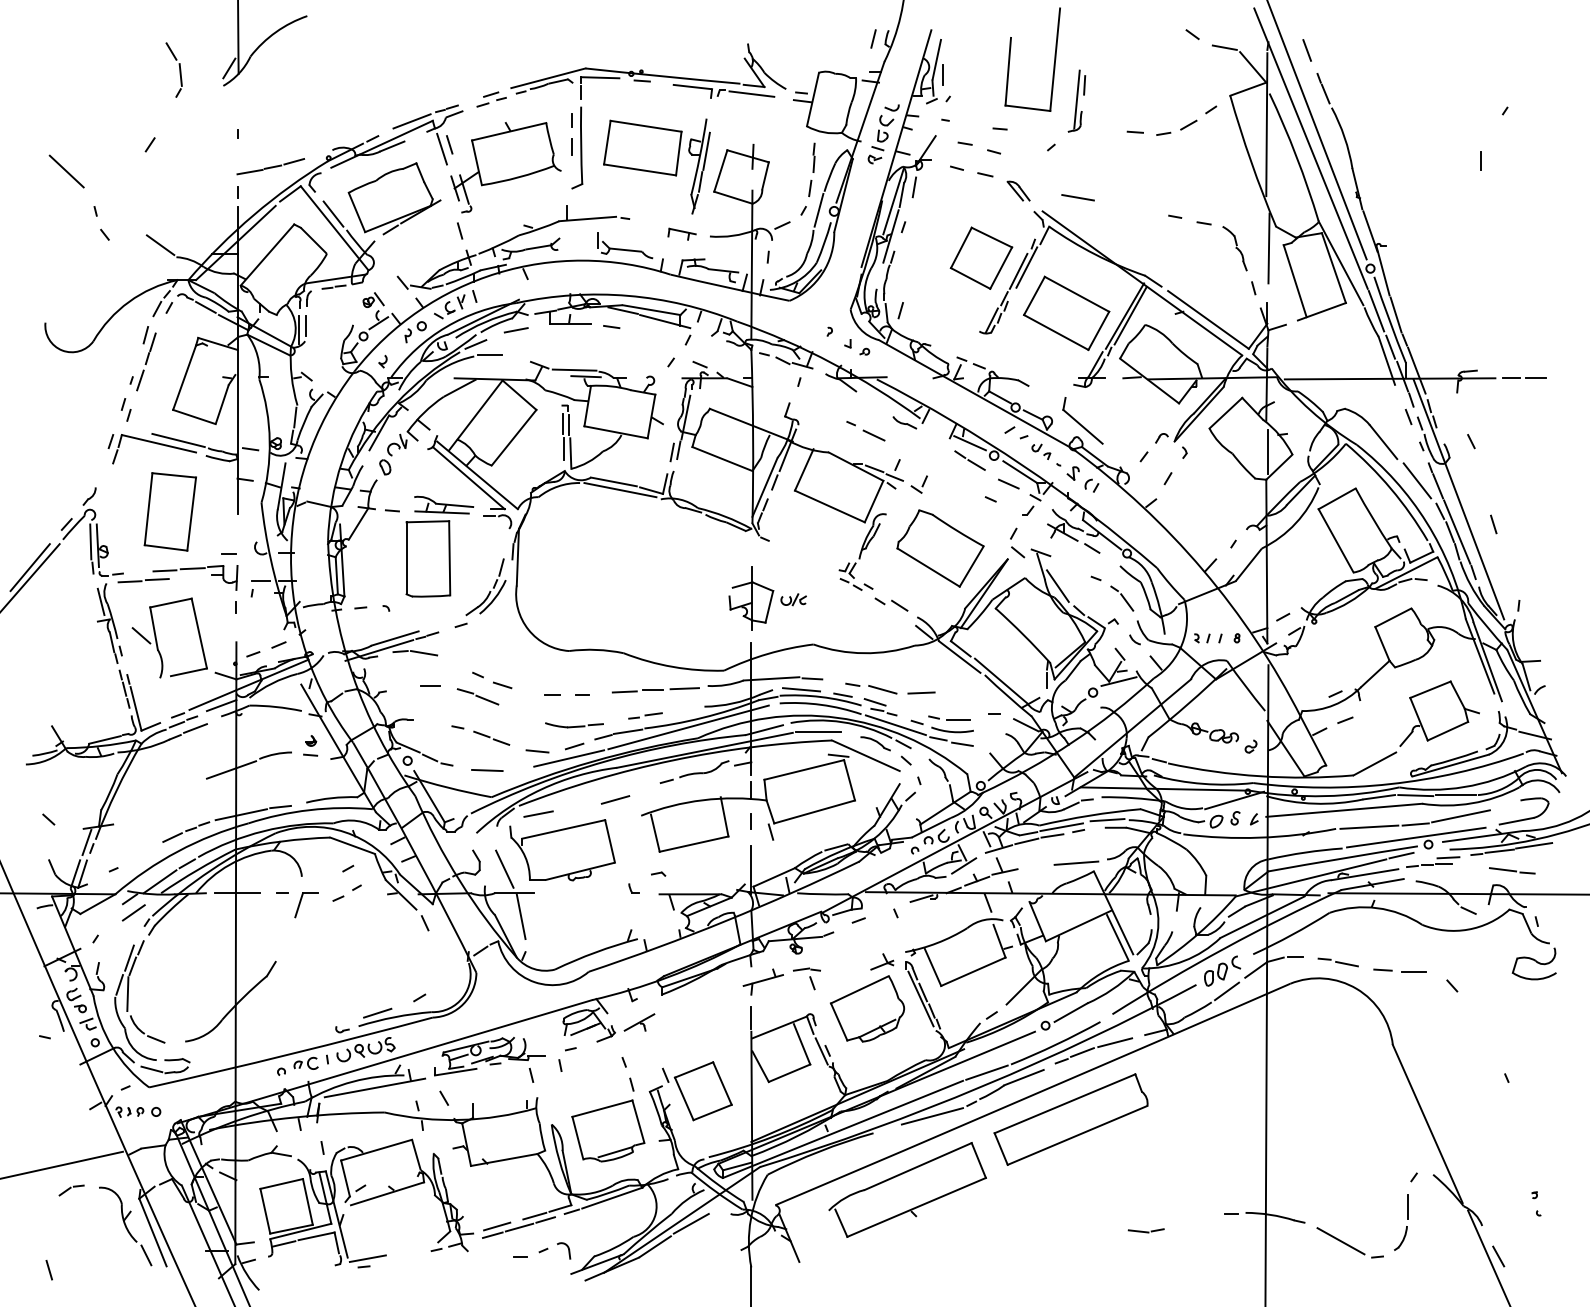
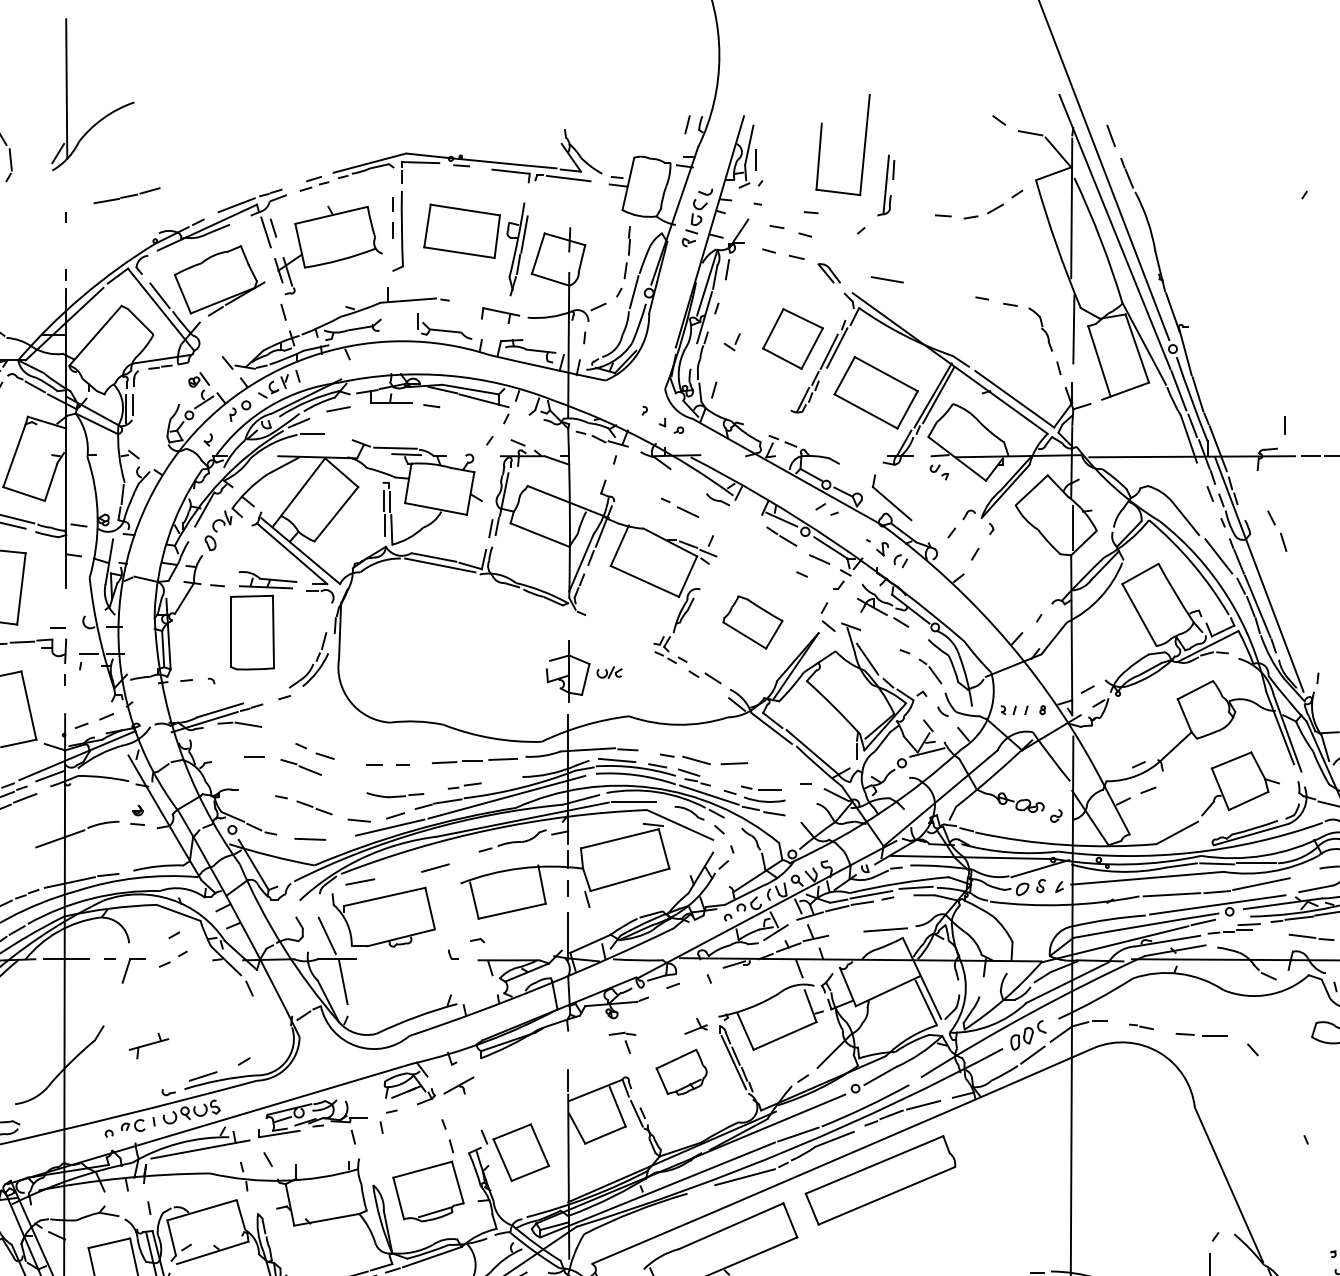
line: (1480, 160) -> (1284, 425), moved
part: (270, 166) -> (126, 195), moved
part: (681, 233) -> (499, 314), size x1.4
part: (1041, 451) -> (939, 472), moved
part: (918, 484) -> (731, 342), moved
line: (1493, 524) -> (1283, 542), moved
part: (940, 548) -> (752, 622), size x0.7
part: (1337, 962) -> (1140, 1026), size x0.6
part: (762, 981) -> (148, 1045), moved
part: (867, 1008) -> (681, 1071), size x0.7

